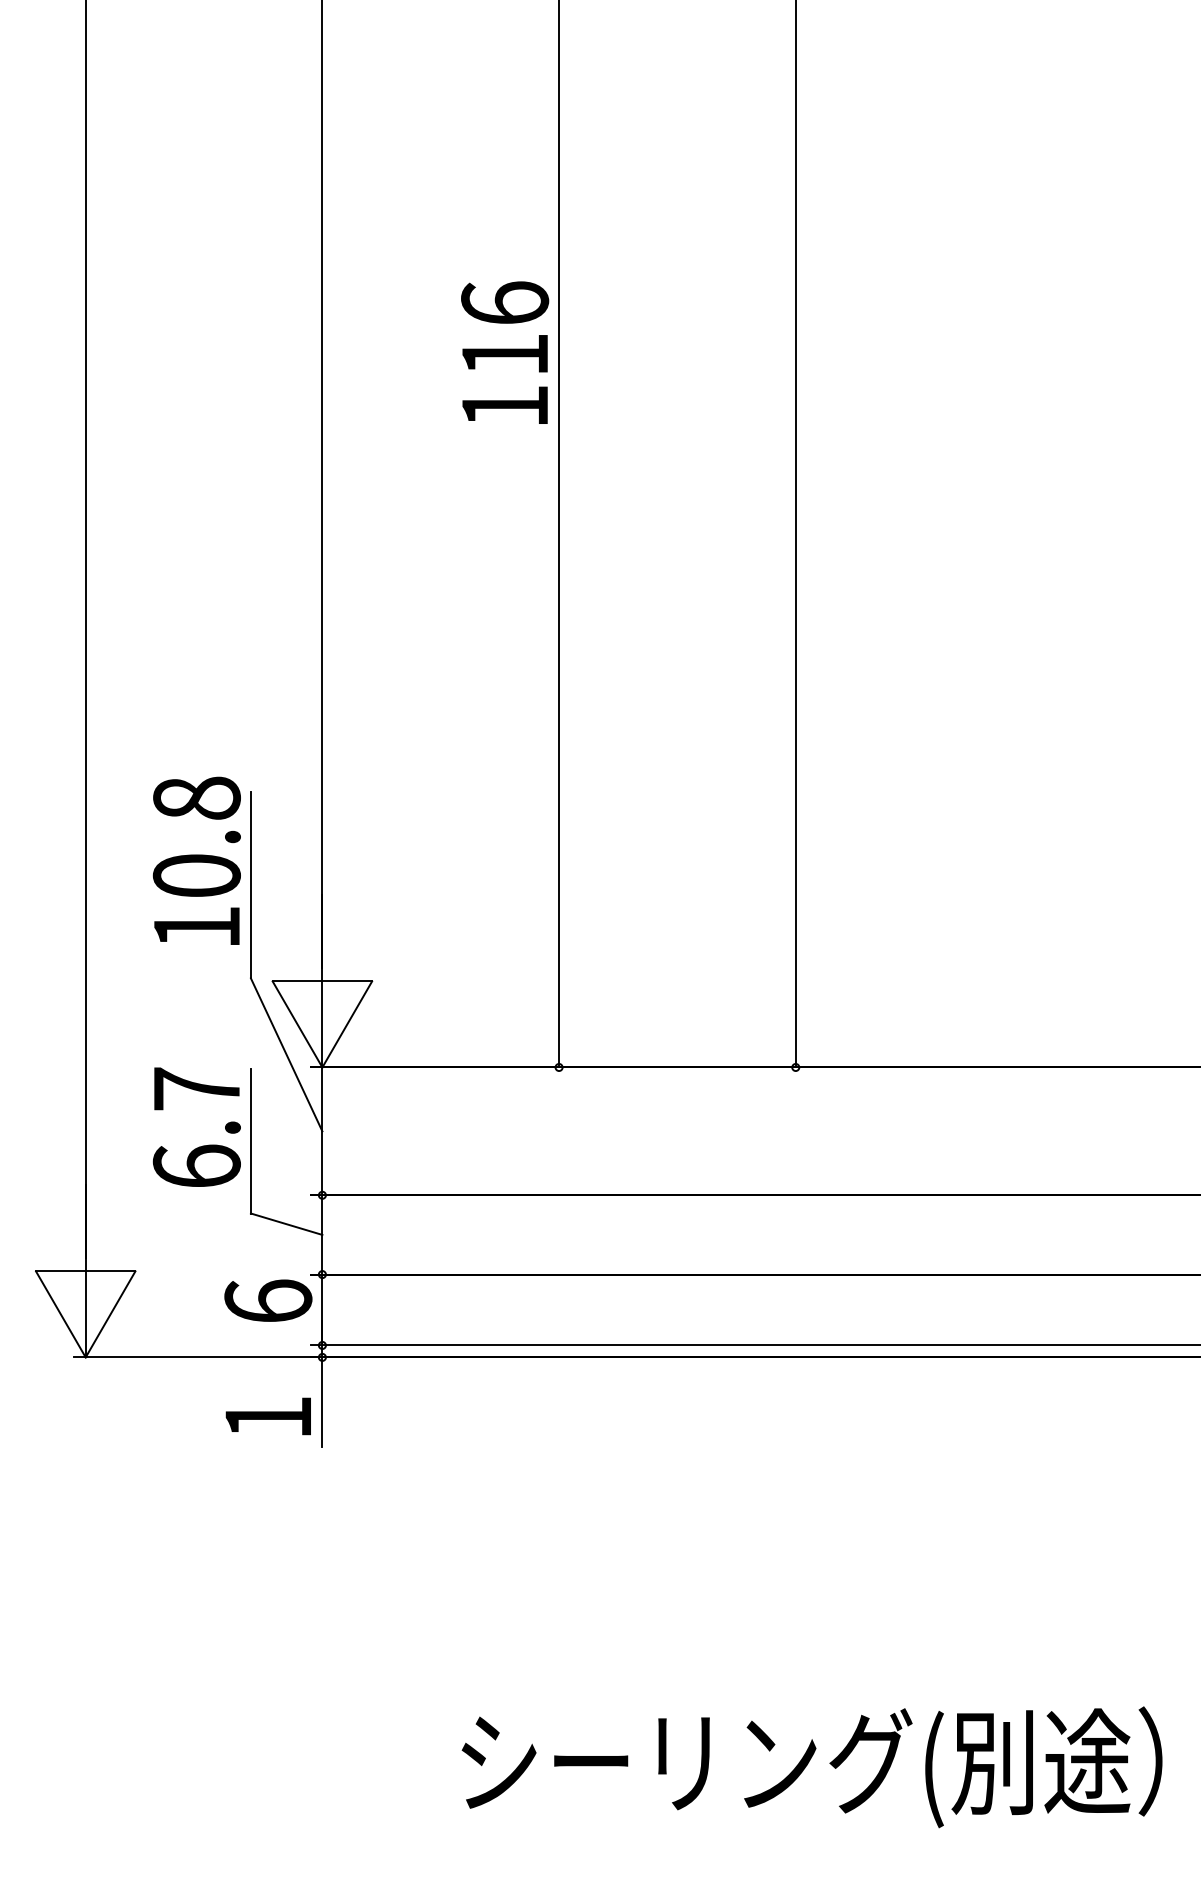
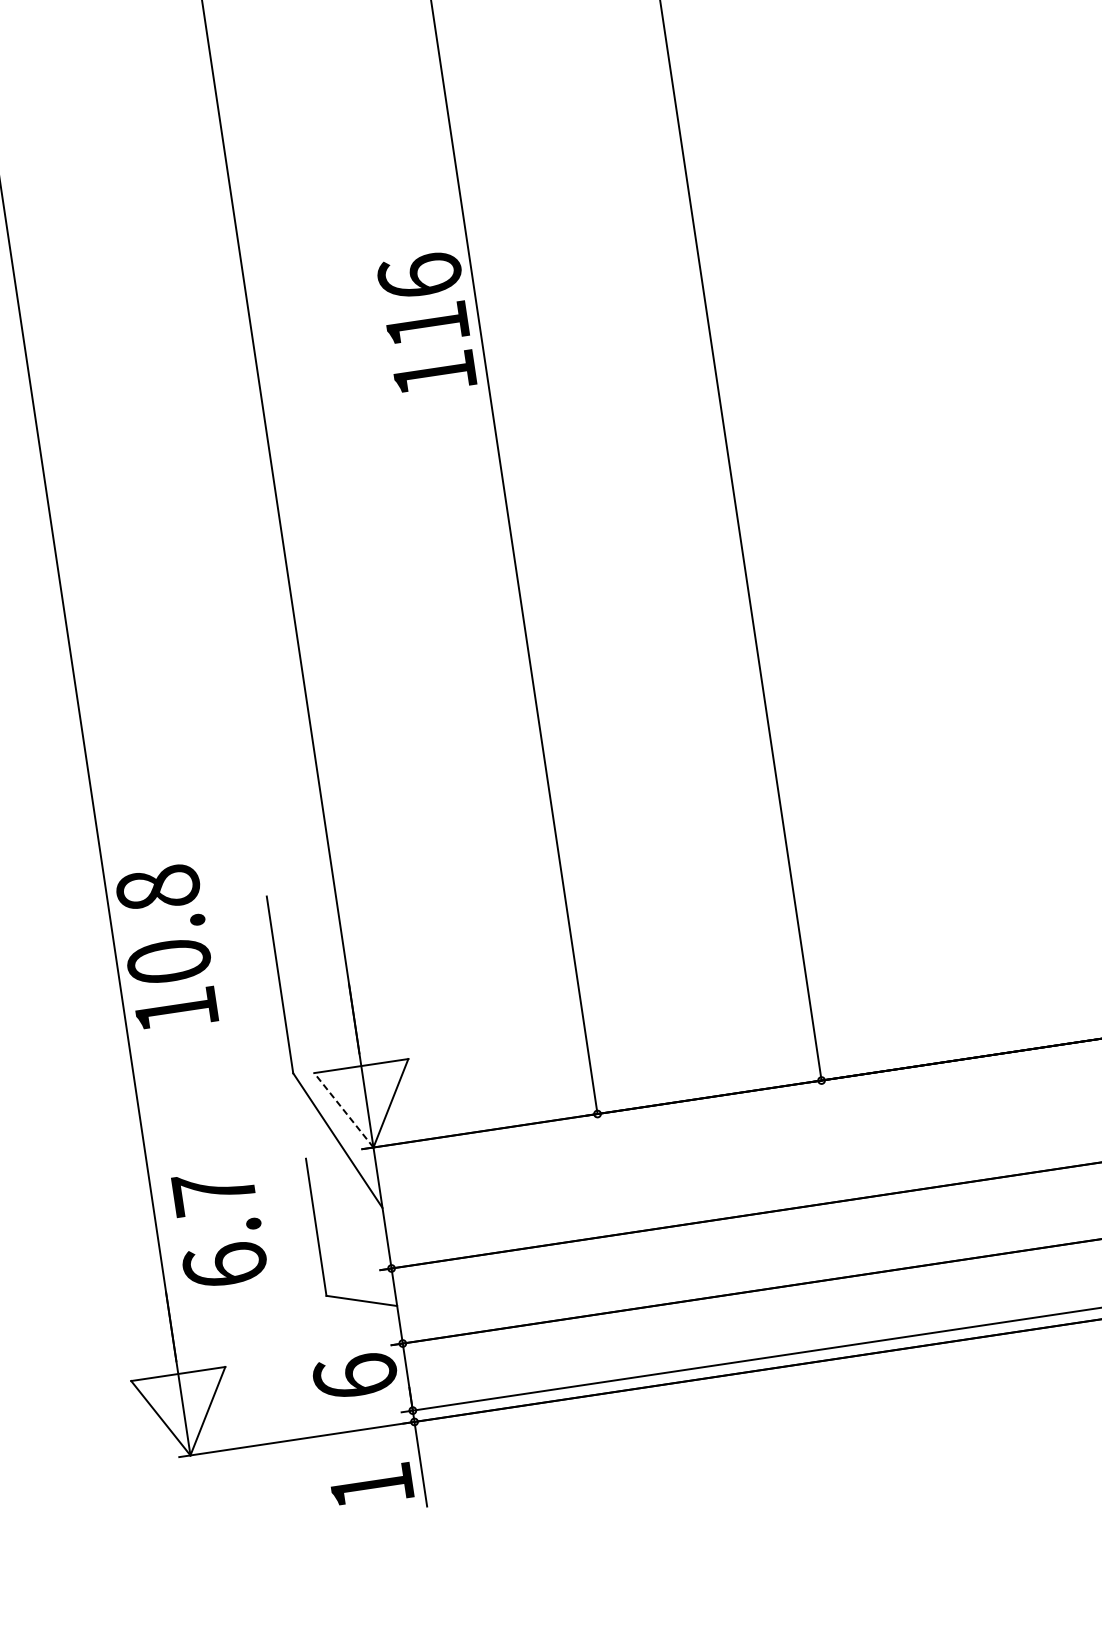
text: (505, 352) -> (427, 322), moved
text: (196, 860) -> (166, 947), moved
line: (297, 1024) -> (343, 1110), solid -> dashed
text: (196, 1126) -> (219, 1227), moved

